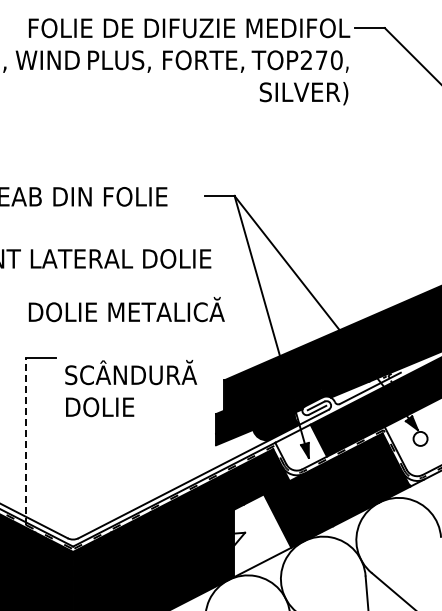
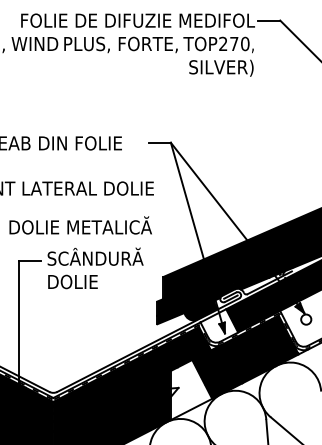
text: (126, 309) -> (80, 225), moved
text: (131, 388) -> (95, 268), moved
line: (25, 447) -> (18, 325), dashed -> solid

